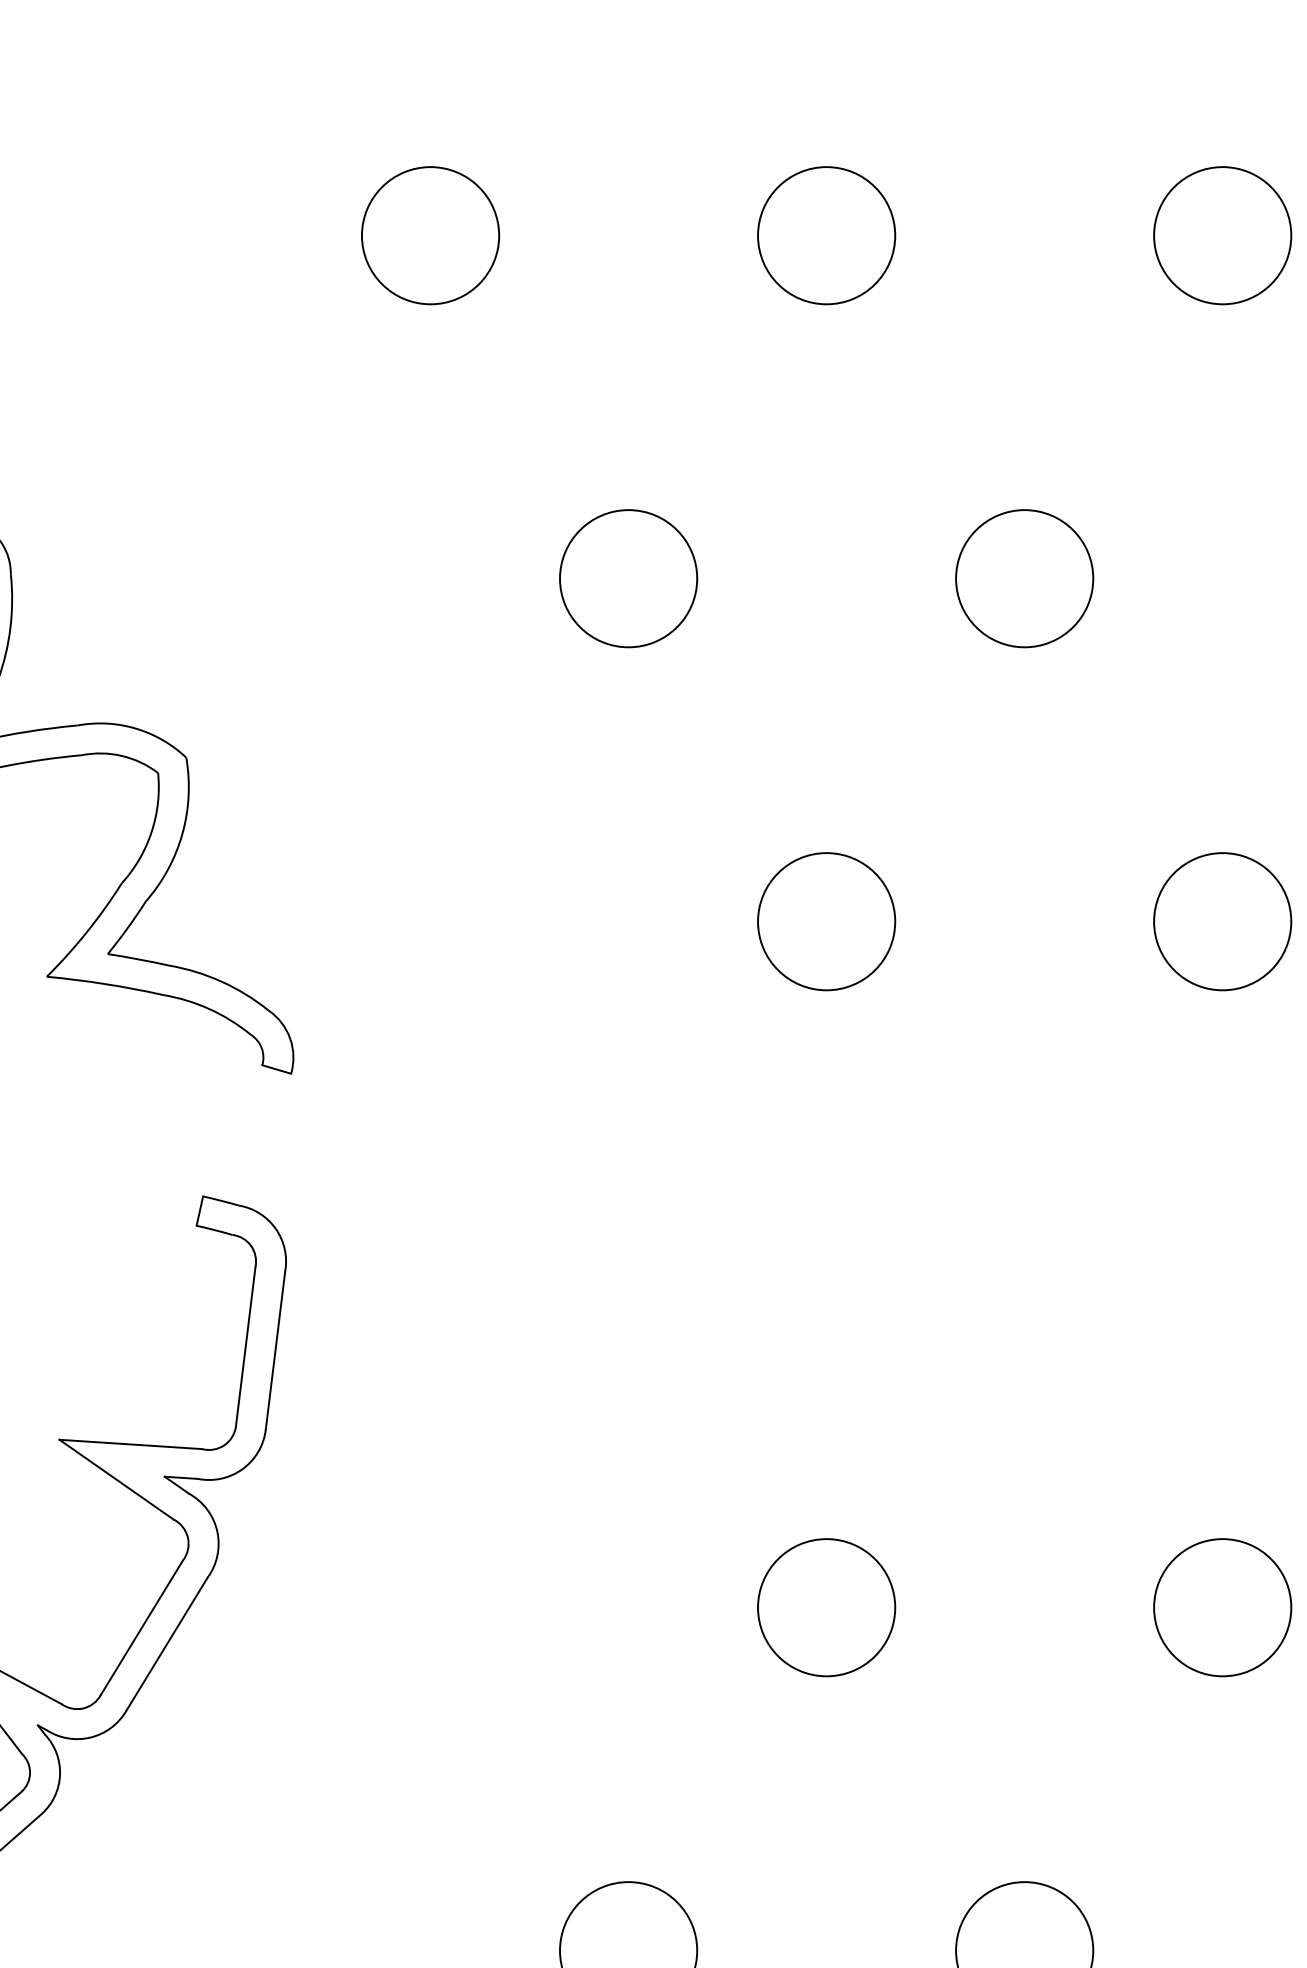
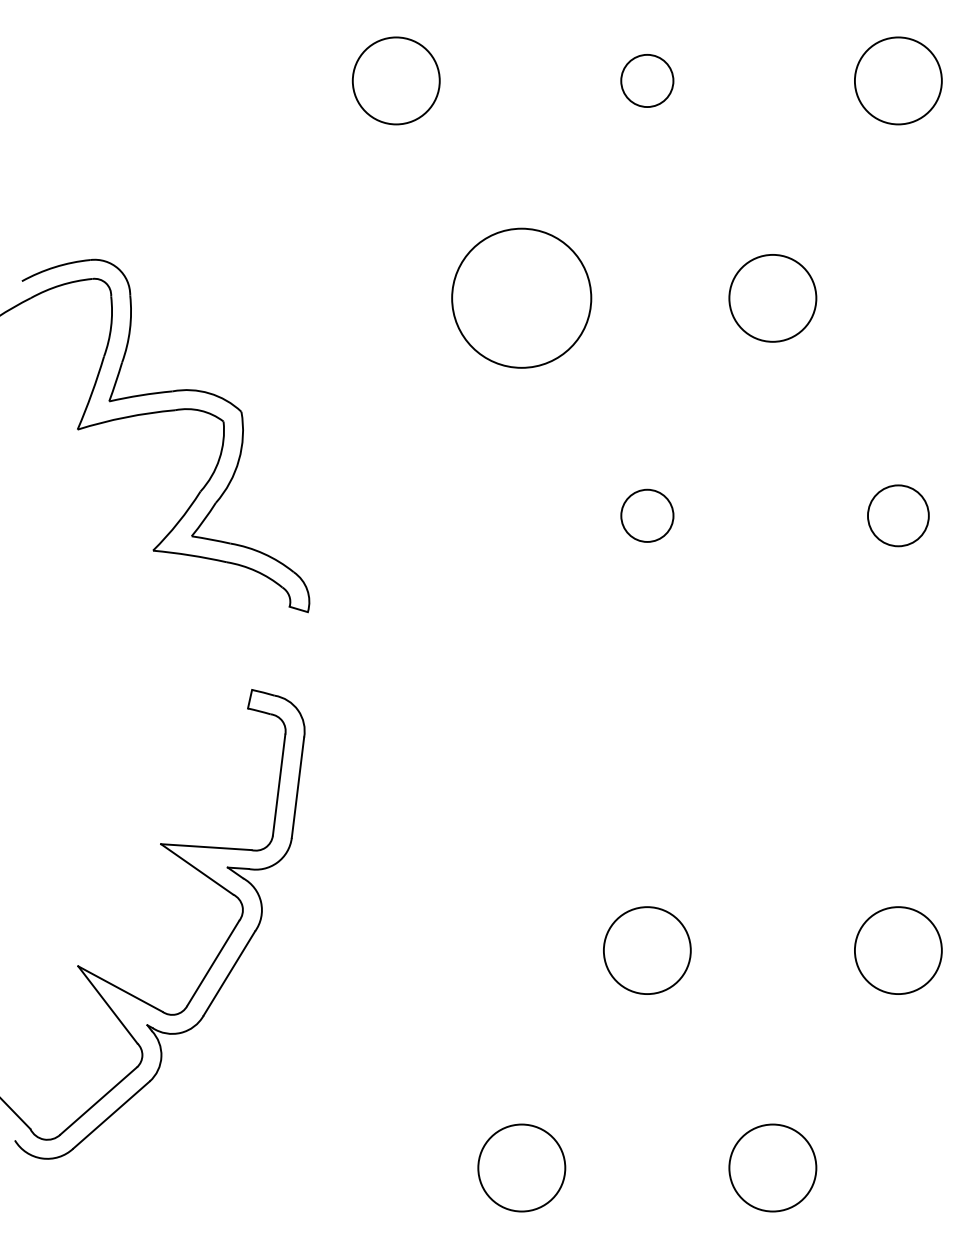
circle: (825, 235) -> (646, 80), size x0.6
circle: (628, 578) -> (521, 298), size x1.6
circle: (826, 921) -> (647, 515), size x0.6
circle: (1222, 921) -> (898, 515), size x0.7

